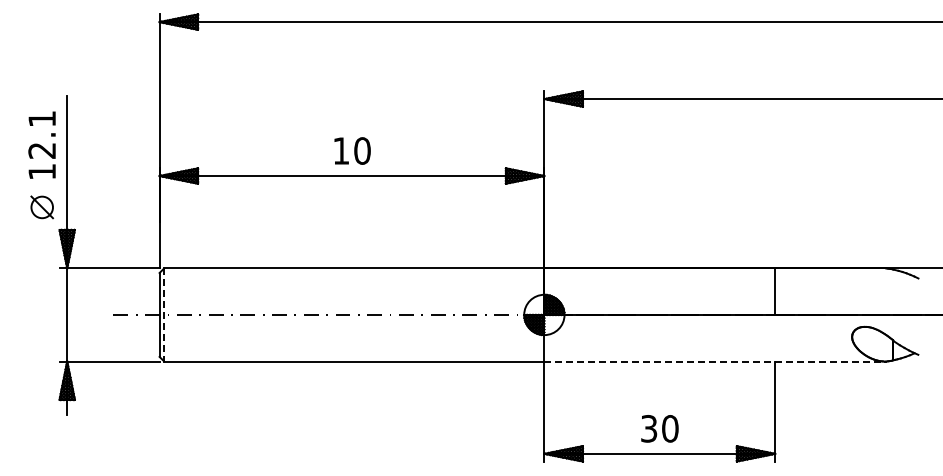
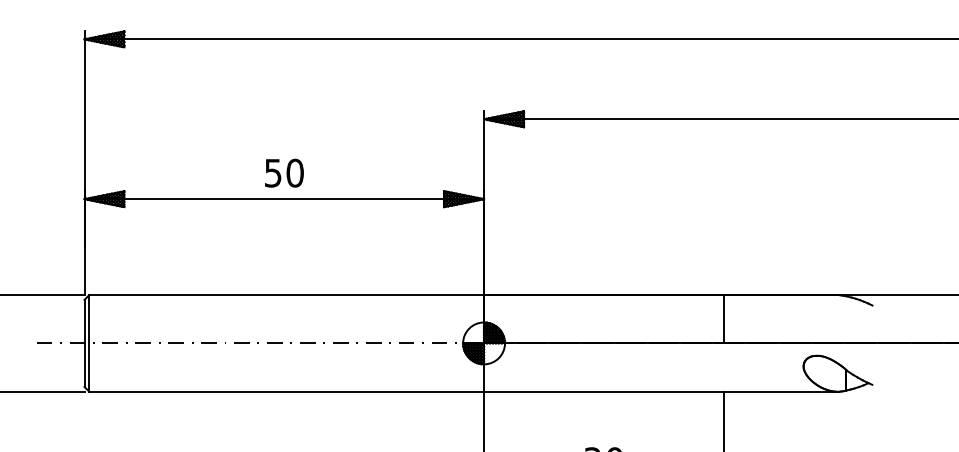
text: (340, 150) -> (272, 172), 10 -> 50
line: (164, 314) -> (89, 342), dashed -> solid
line: (715, 361) -> (661, 391), dashed -> solid

